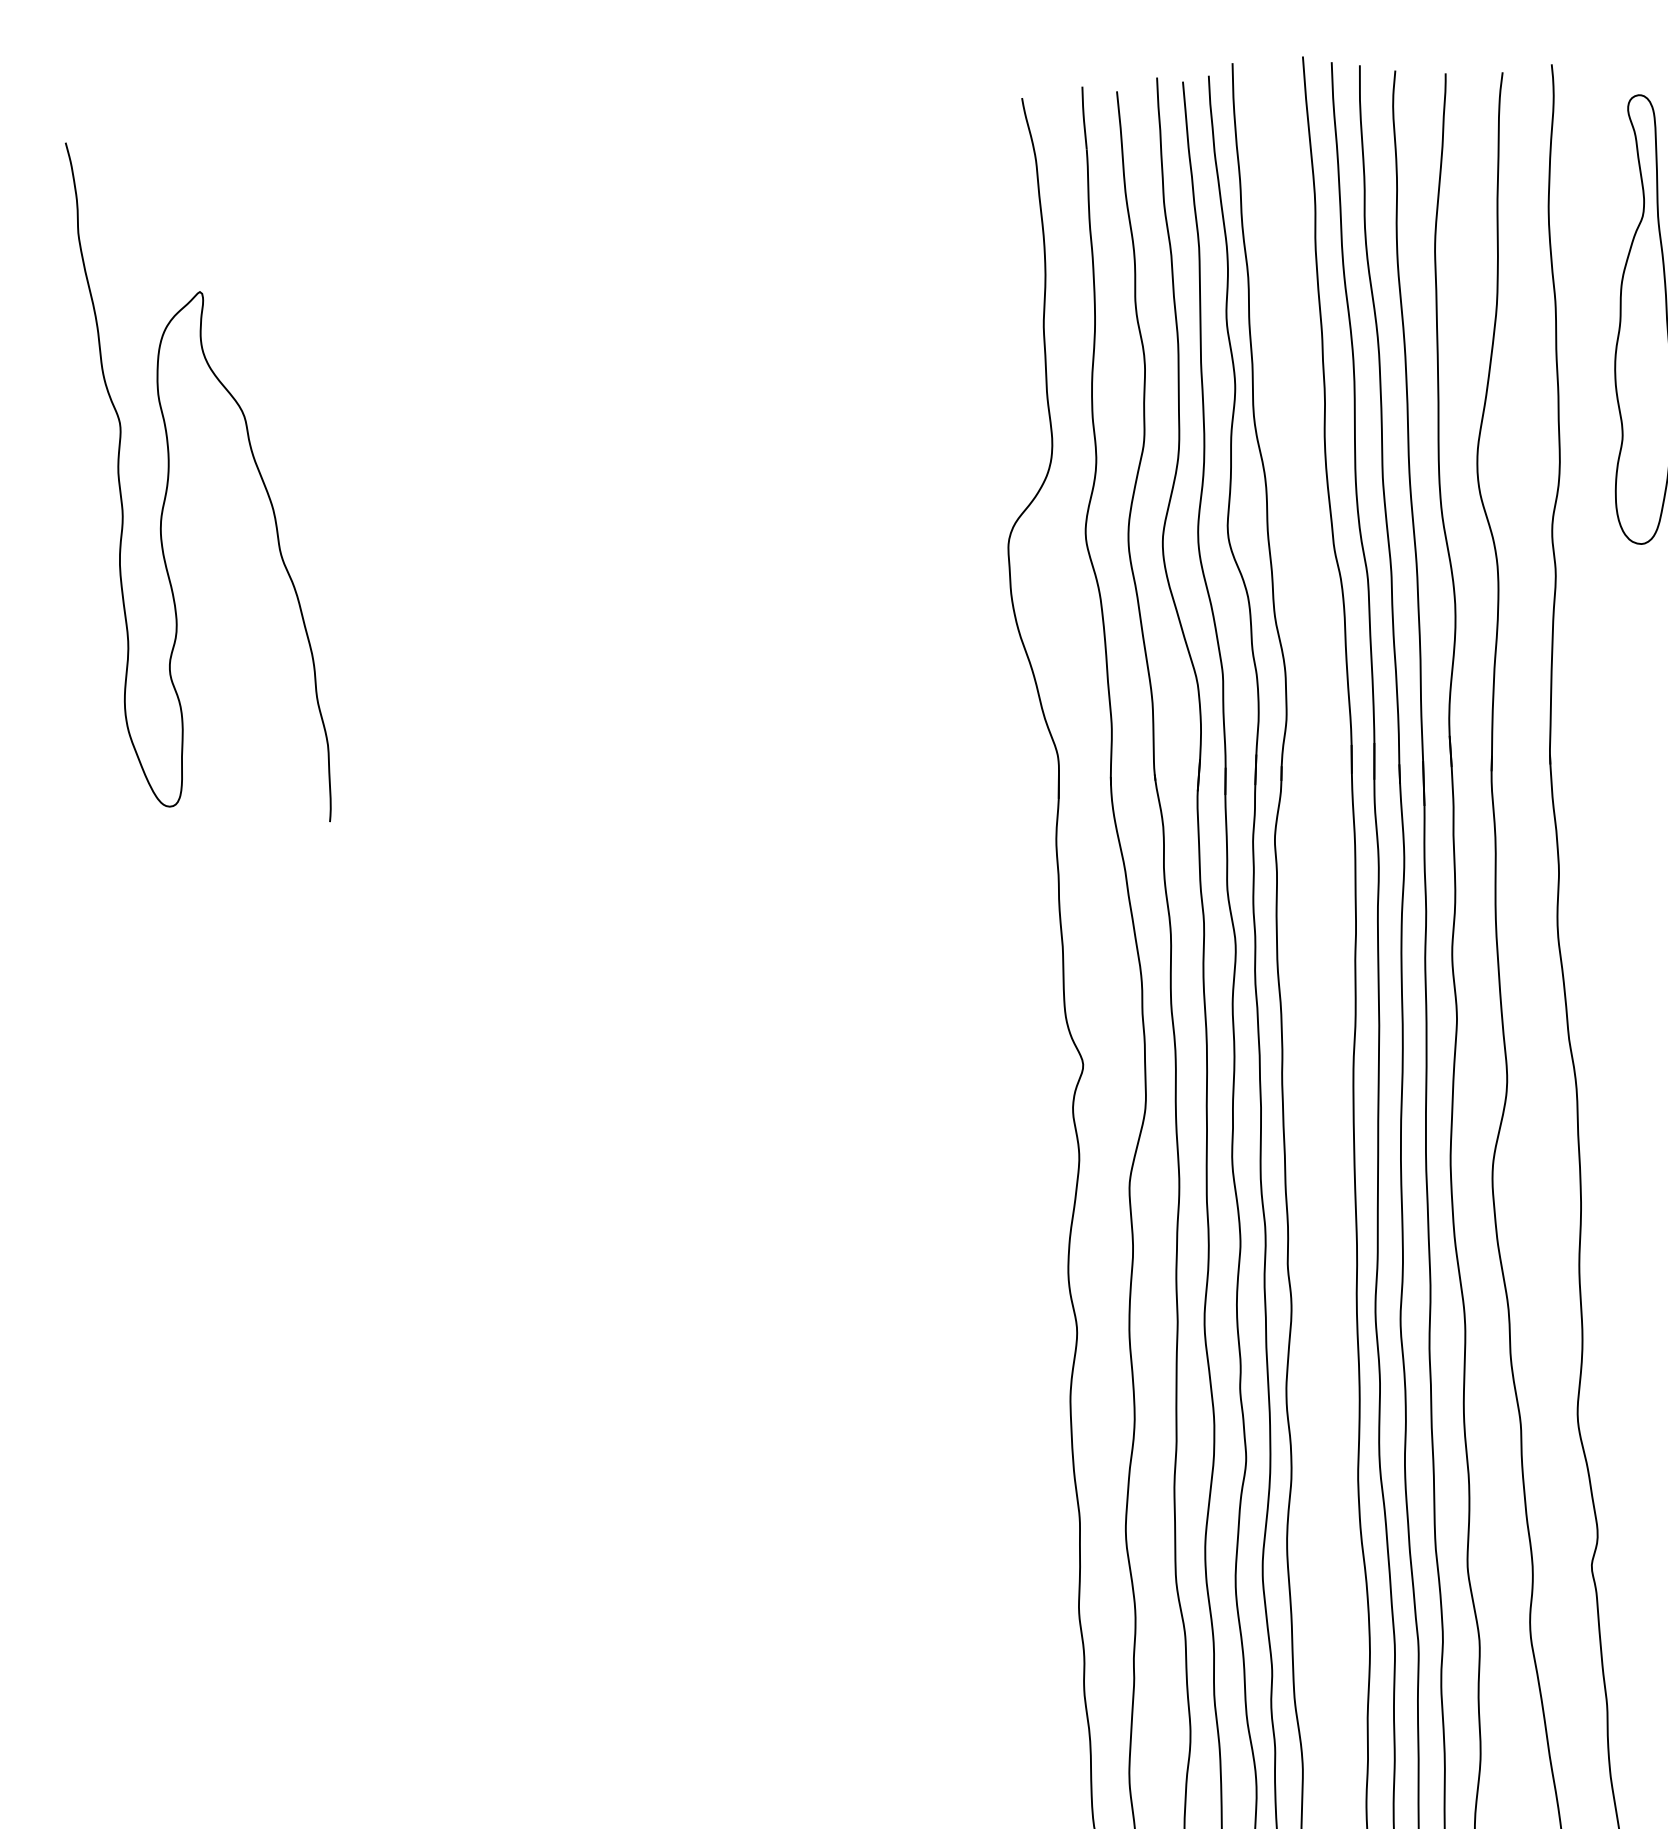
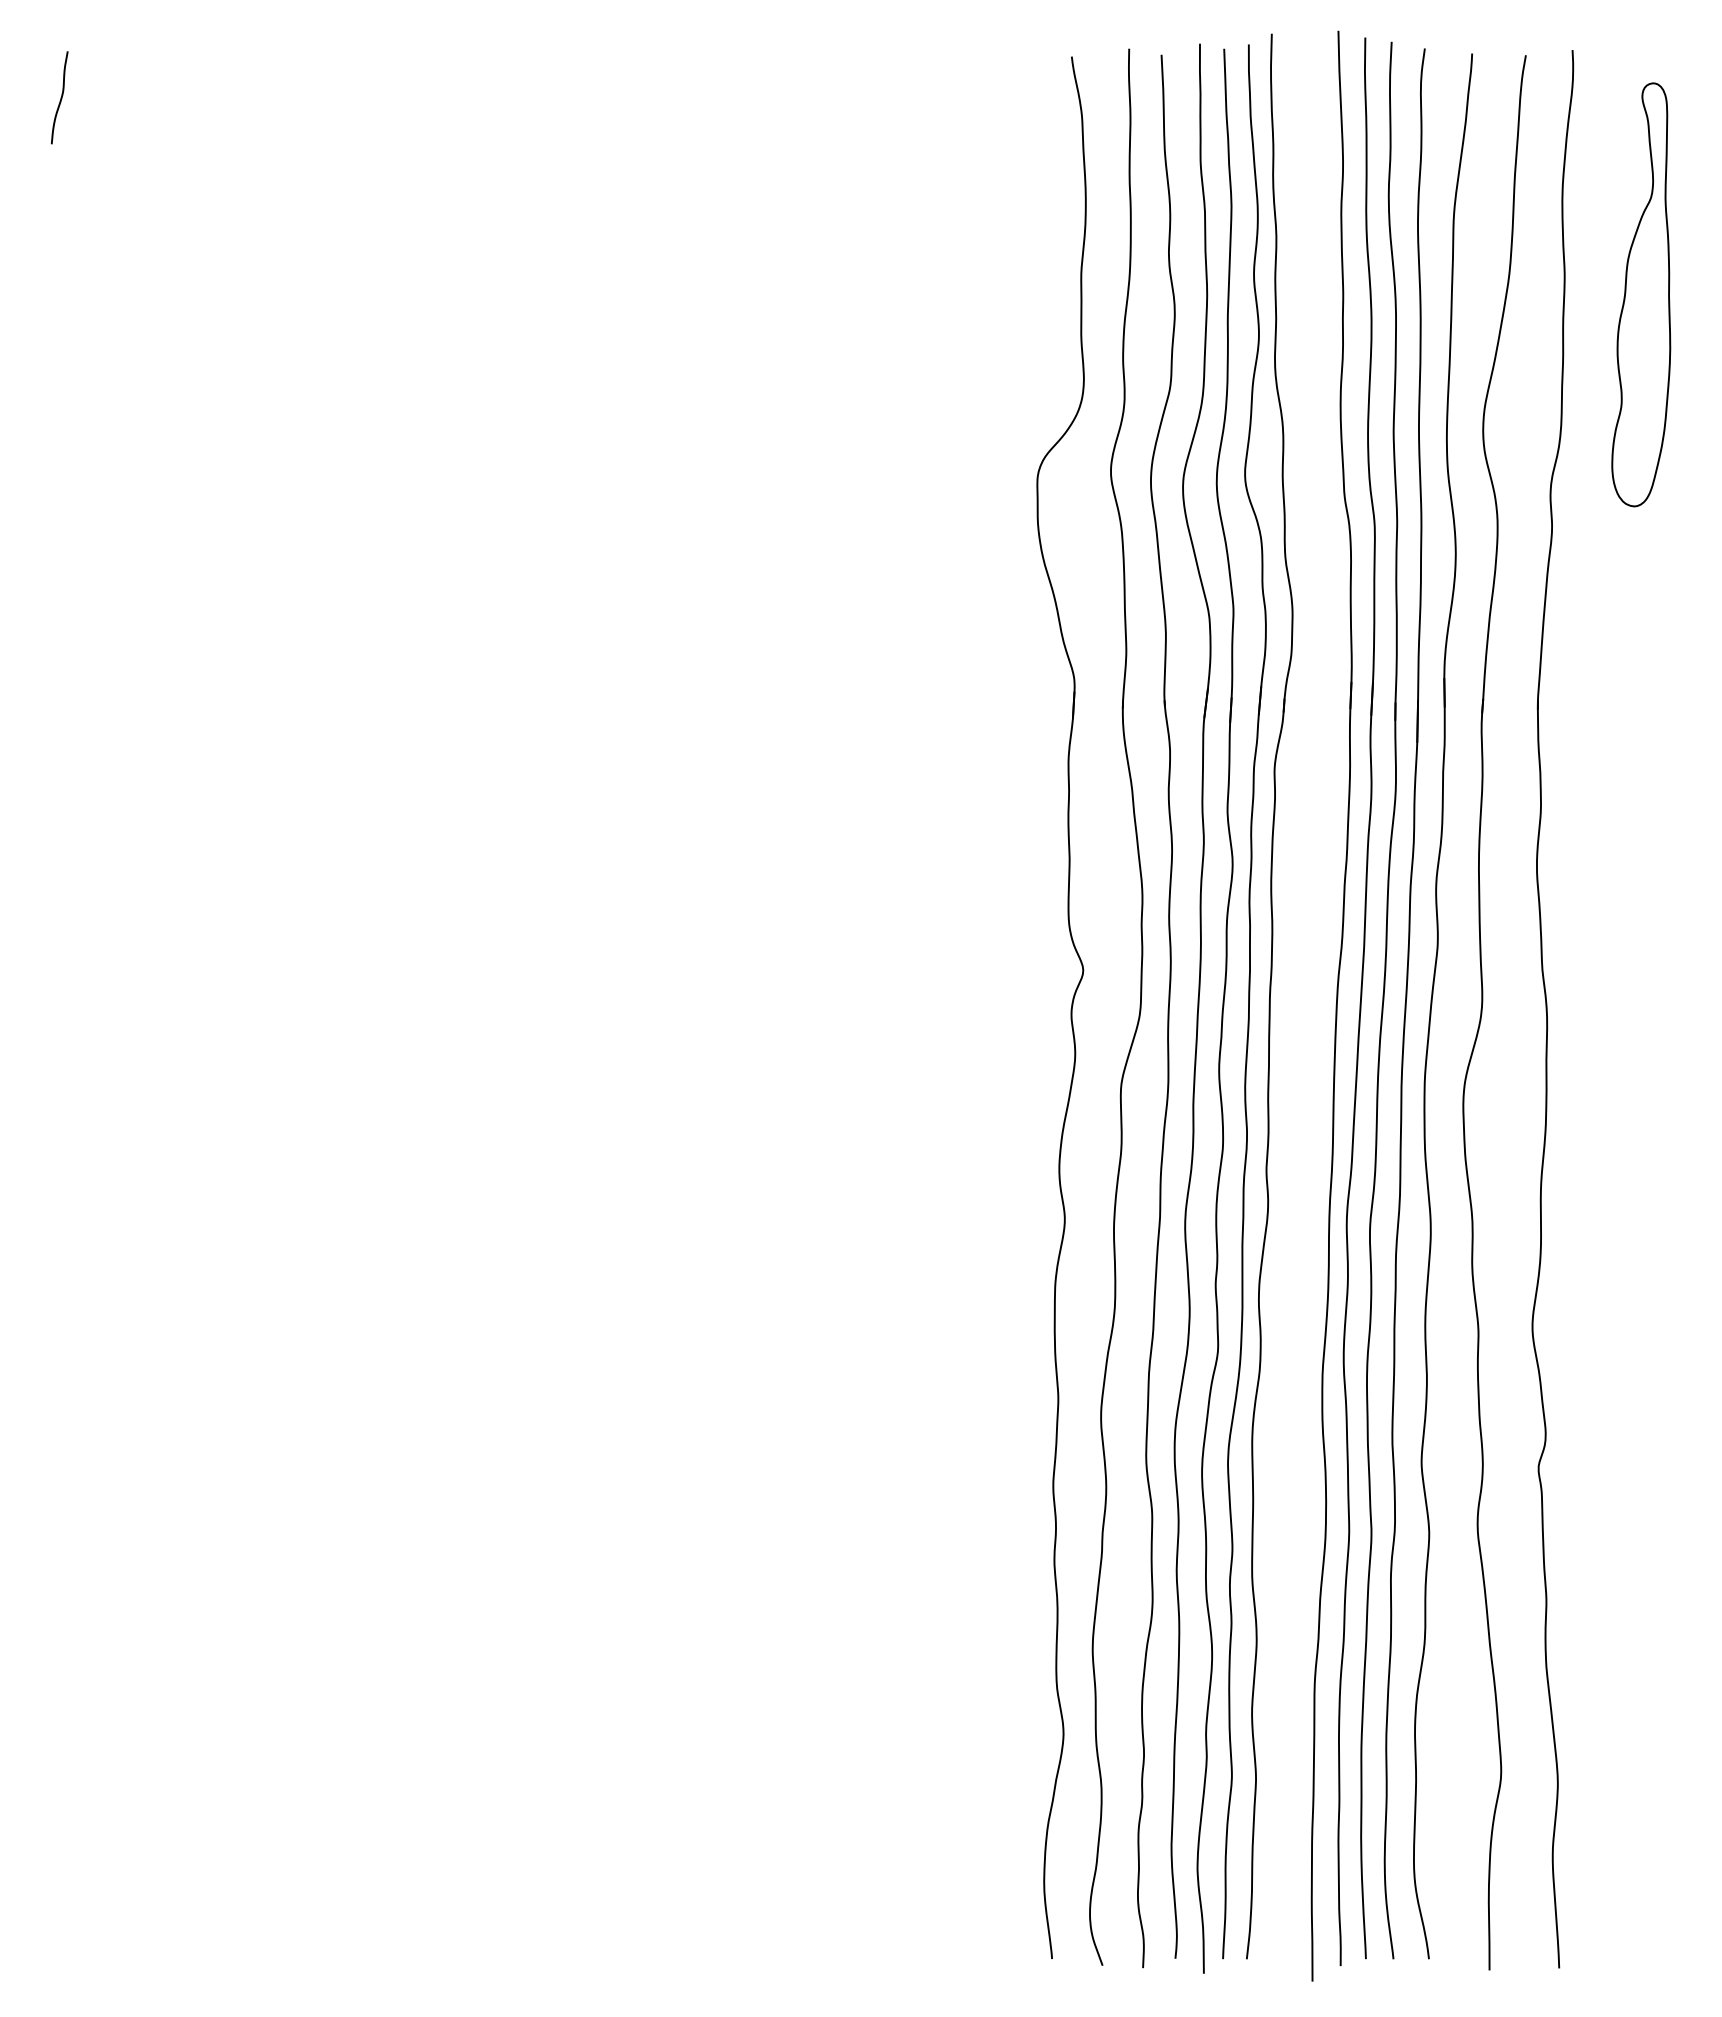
curve: (168, 482) -> (249, 378), removed

